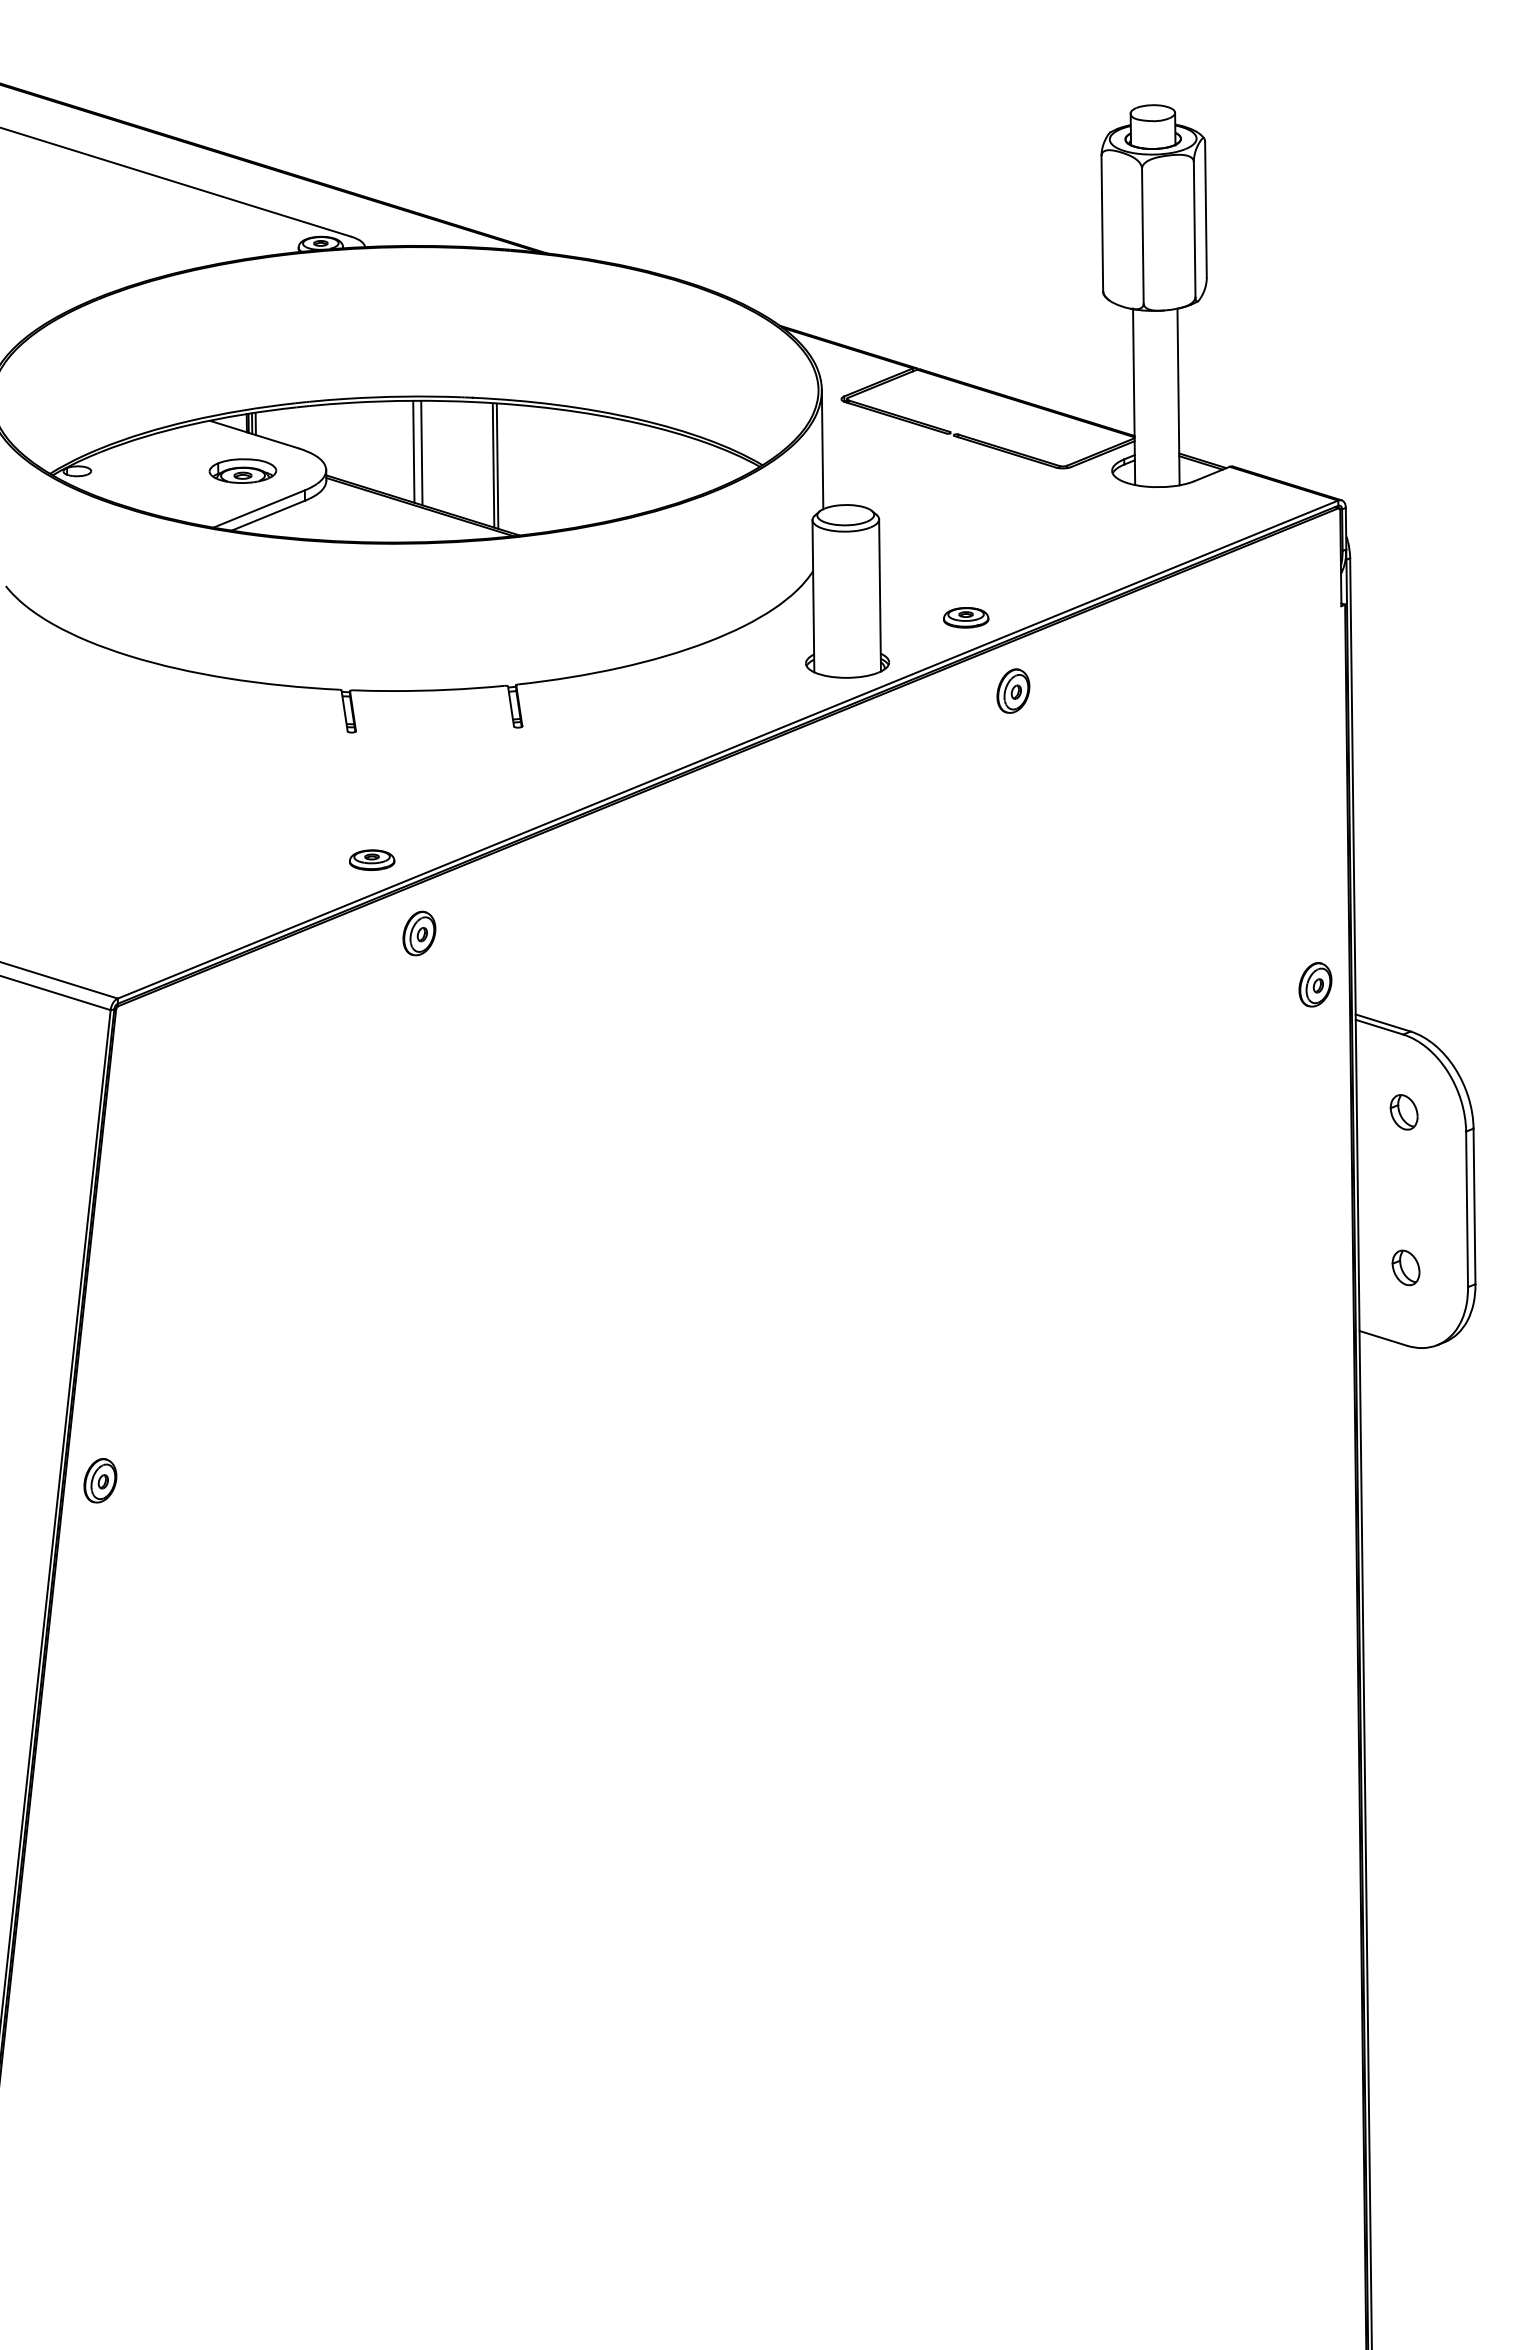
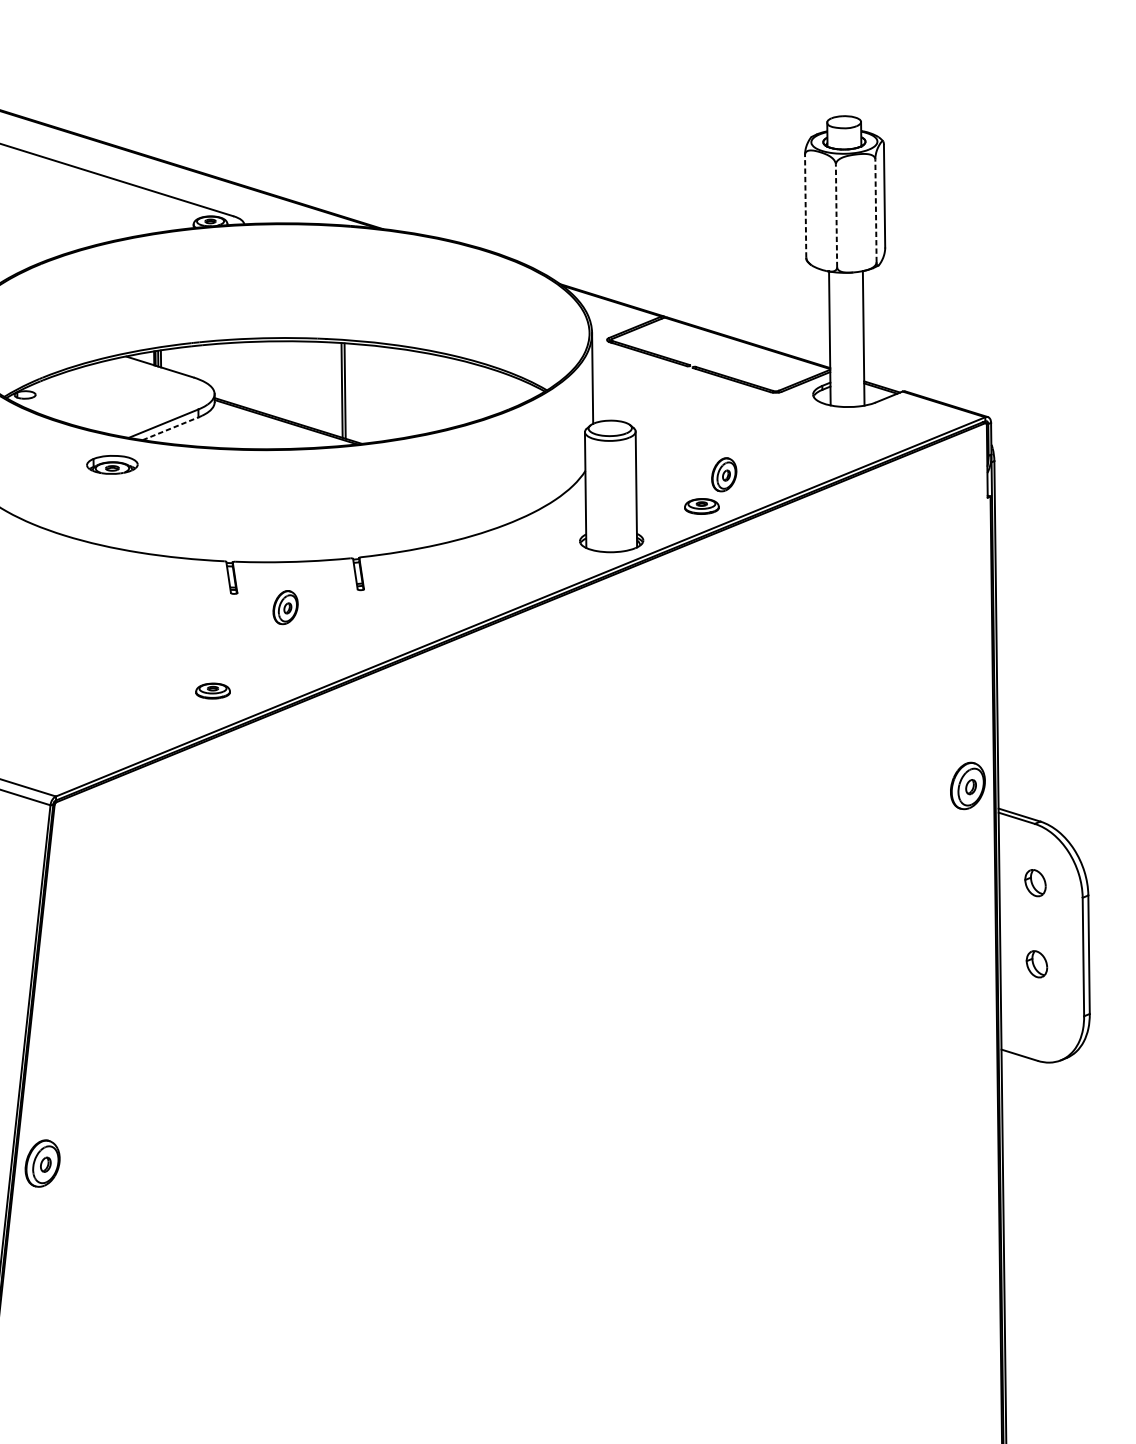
line: (1102, 222) -> (805, 205), solid -> dashed
line: (1194, 228) -> (875, 210), solid -> dashed
line: (1142, 235) -> (836, 215), solid -> dashed
line: (413, 451) -> (281, 379), removed
line: (421, 453) -> (287, 381), removed
part: (242, 470) -> (112, 464), moved
line: (268, 515) -> (170, 428), solid -> dashed
part: (1013, 690) -> (724, 474), moved
part: (372, 859) -> (213, 690), moved
part: (419, 933) -> (285, 607), moved
part: (1315, 984) -> (967, 785), size x1.4
part: (1405, 1267) -> (1036, 963), moved
part: (100, 1480) -> (42, 1163), size x1.4

